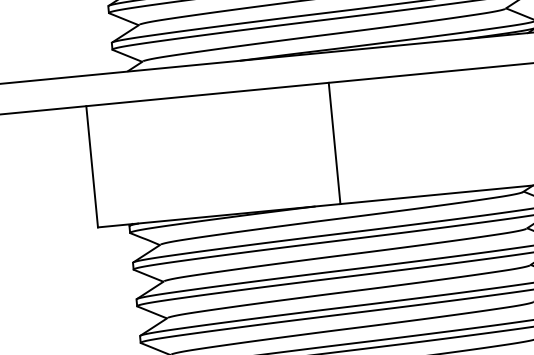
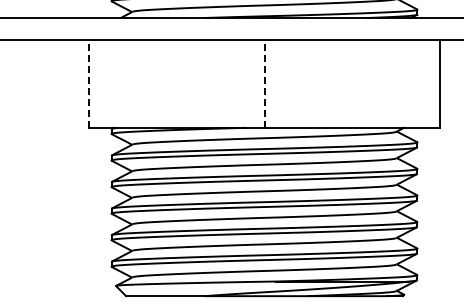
line: (334, 142) -> (264, 83), solid -> dashed
line: (91, 166) -> (88, 83), solid -> dashed

